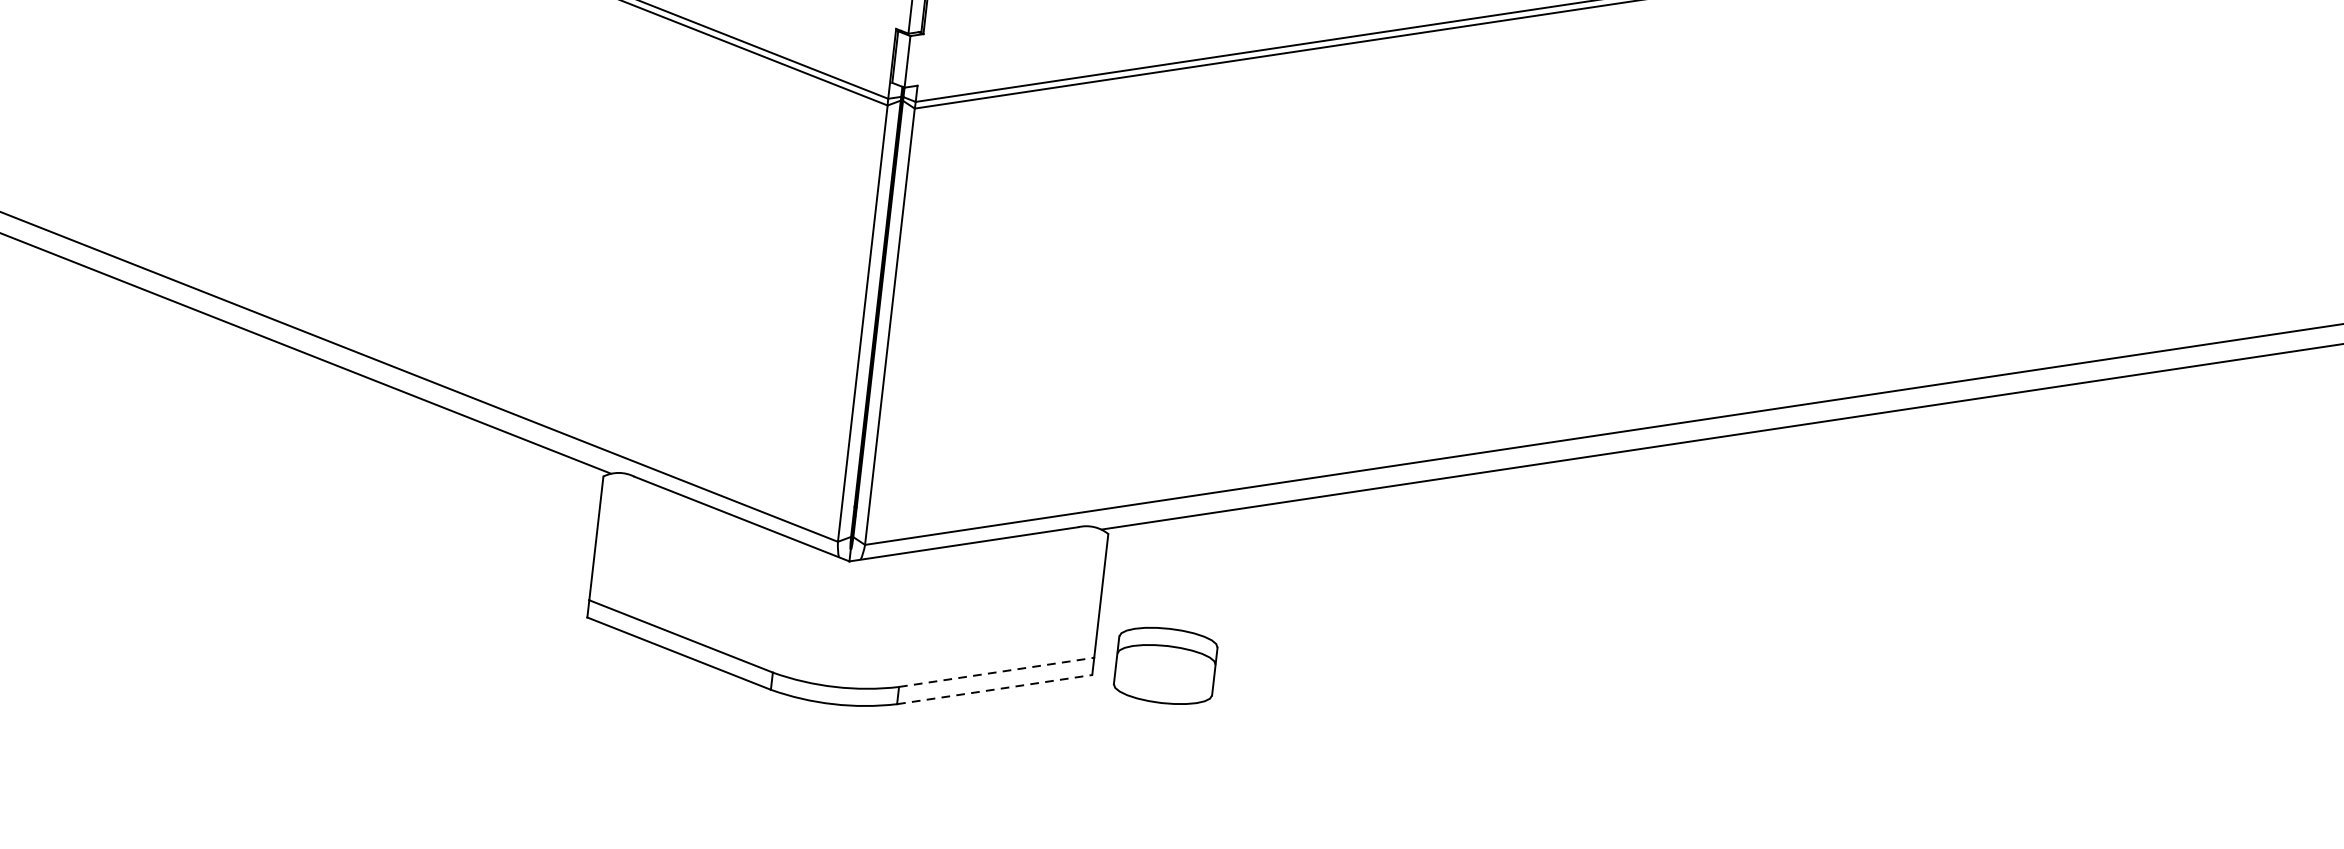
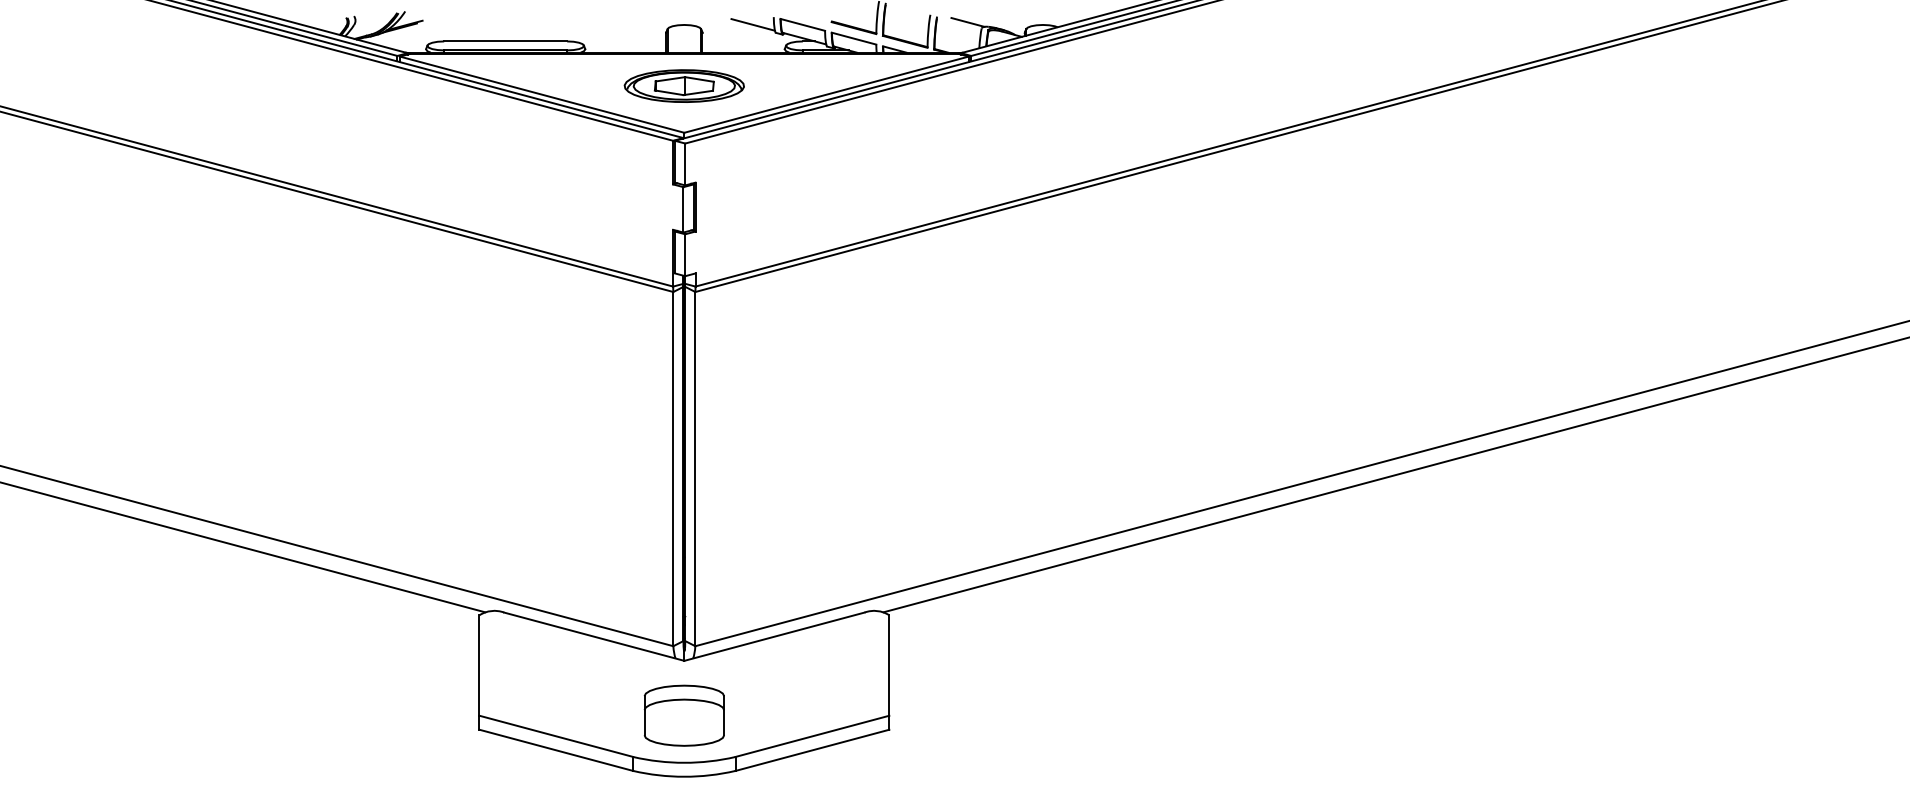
part: (1164, 665) -> (683, 715), moved
line: (996, 672) -> (812, 736), dashed -> solid
line: (994, 689) -> (812, 750), dashed -> solid

